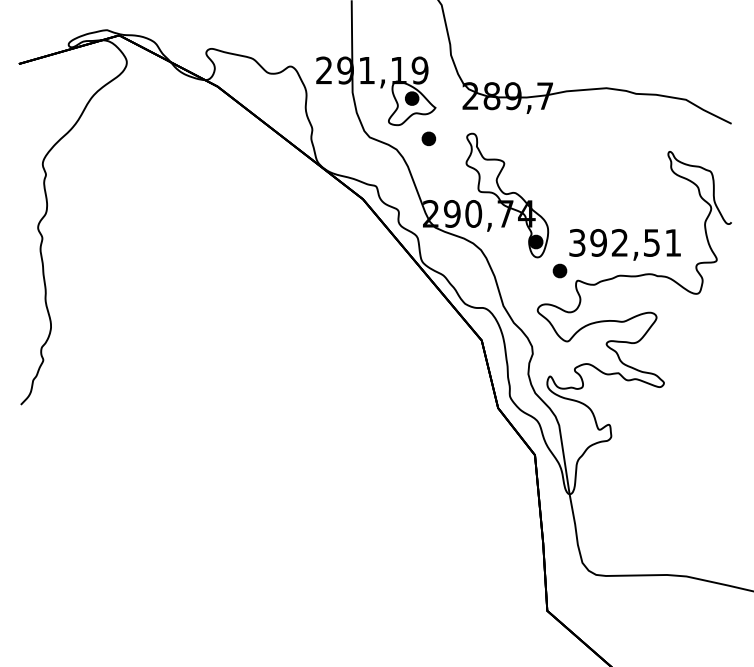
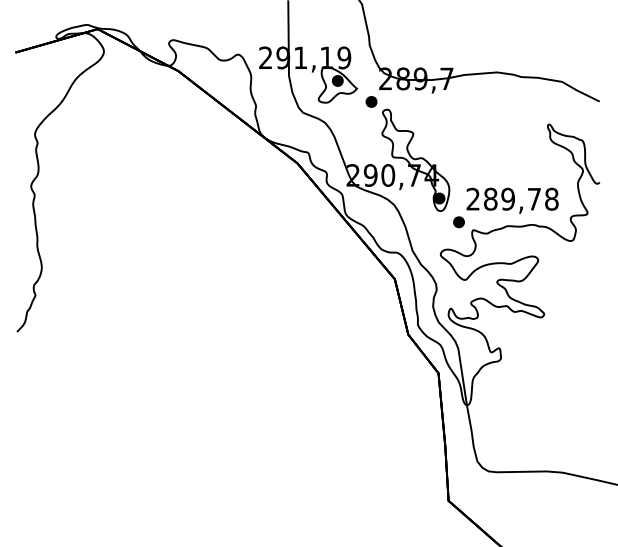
part: (428, 138) -> (371, 101), moved
text: (625, 242) -> (512, 198), 392,51 -> 289,78

